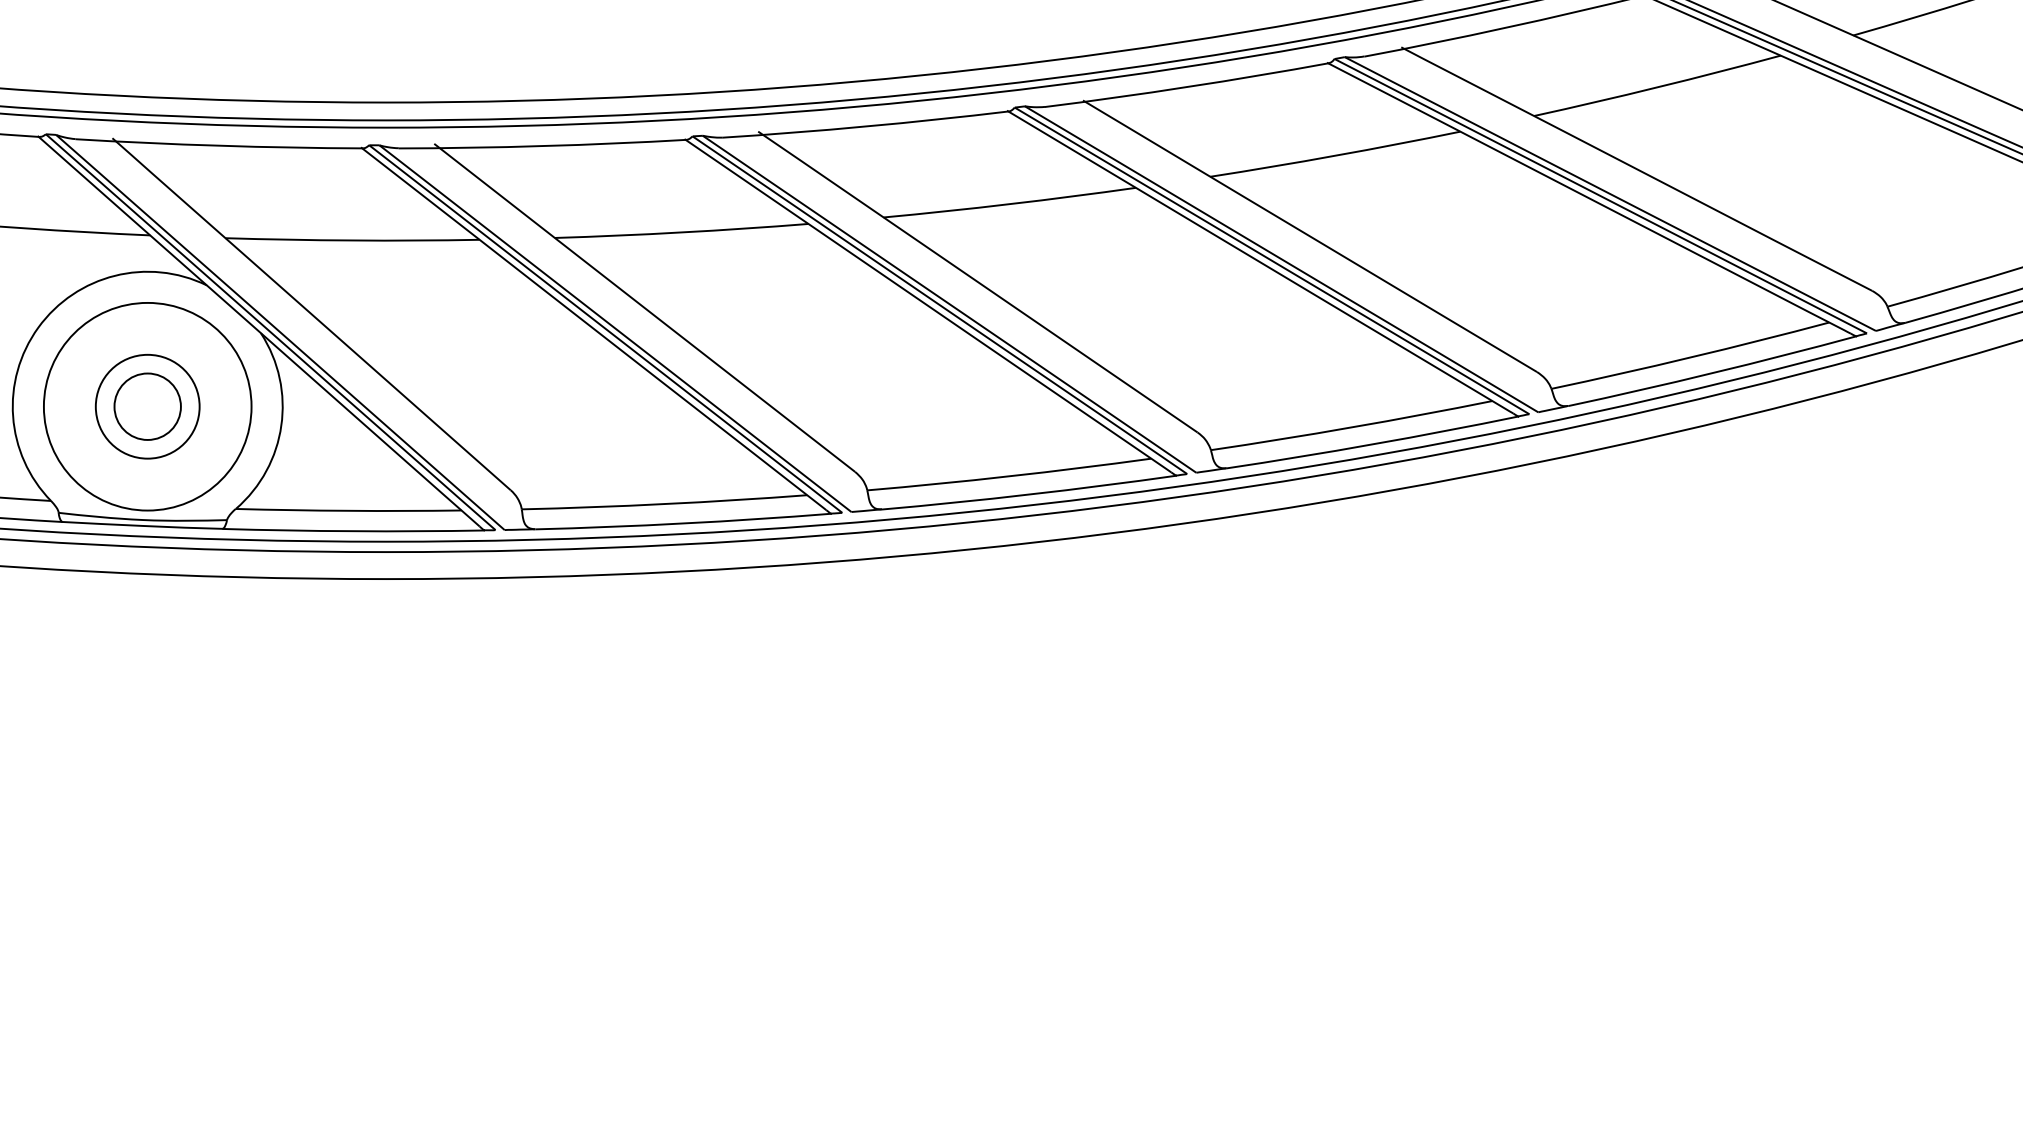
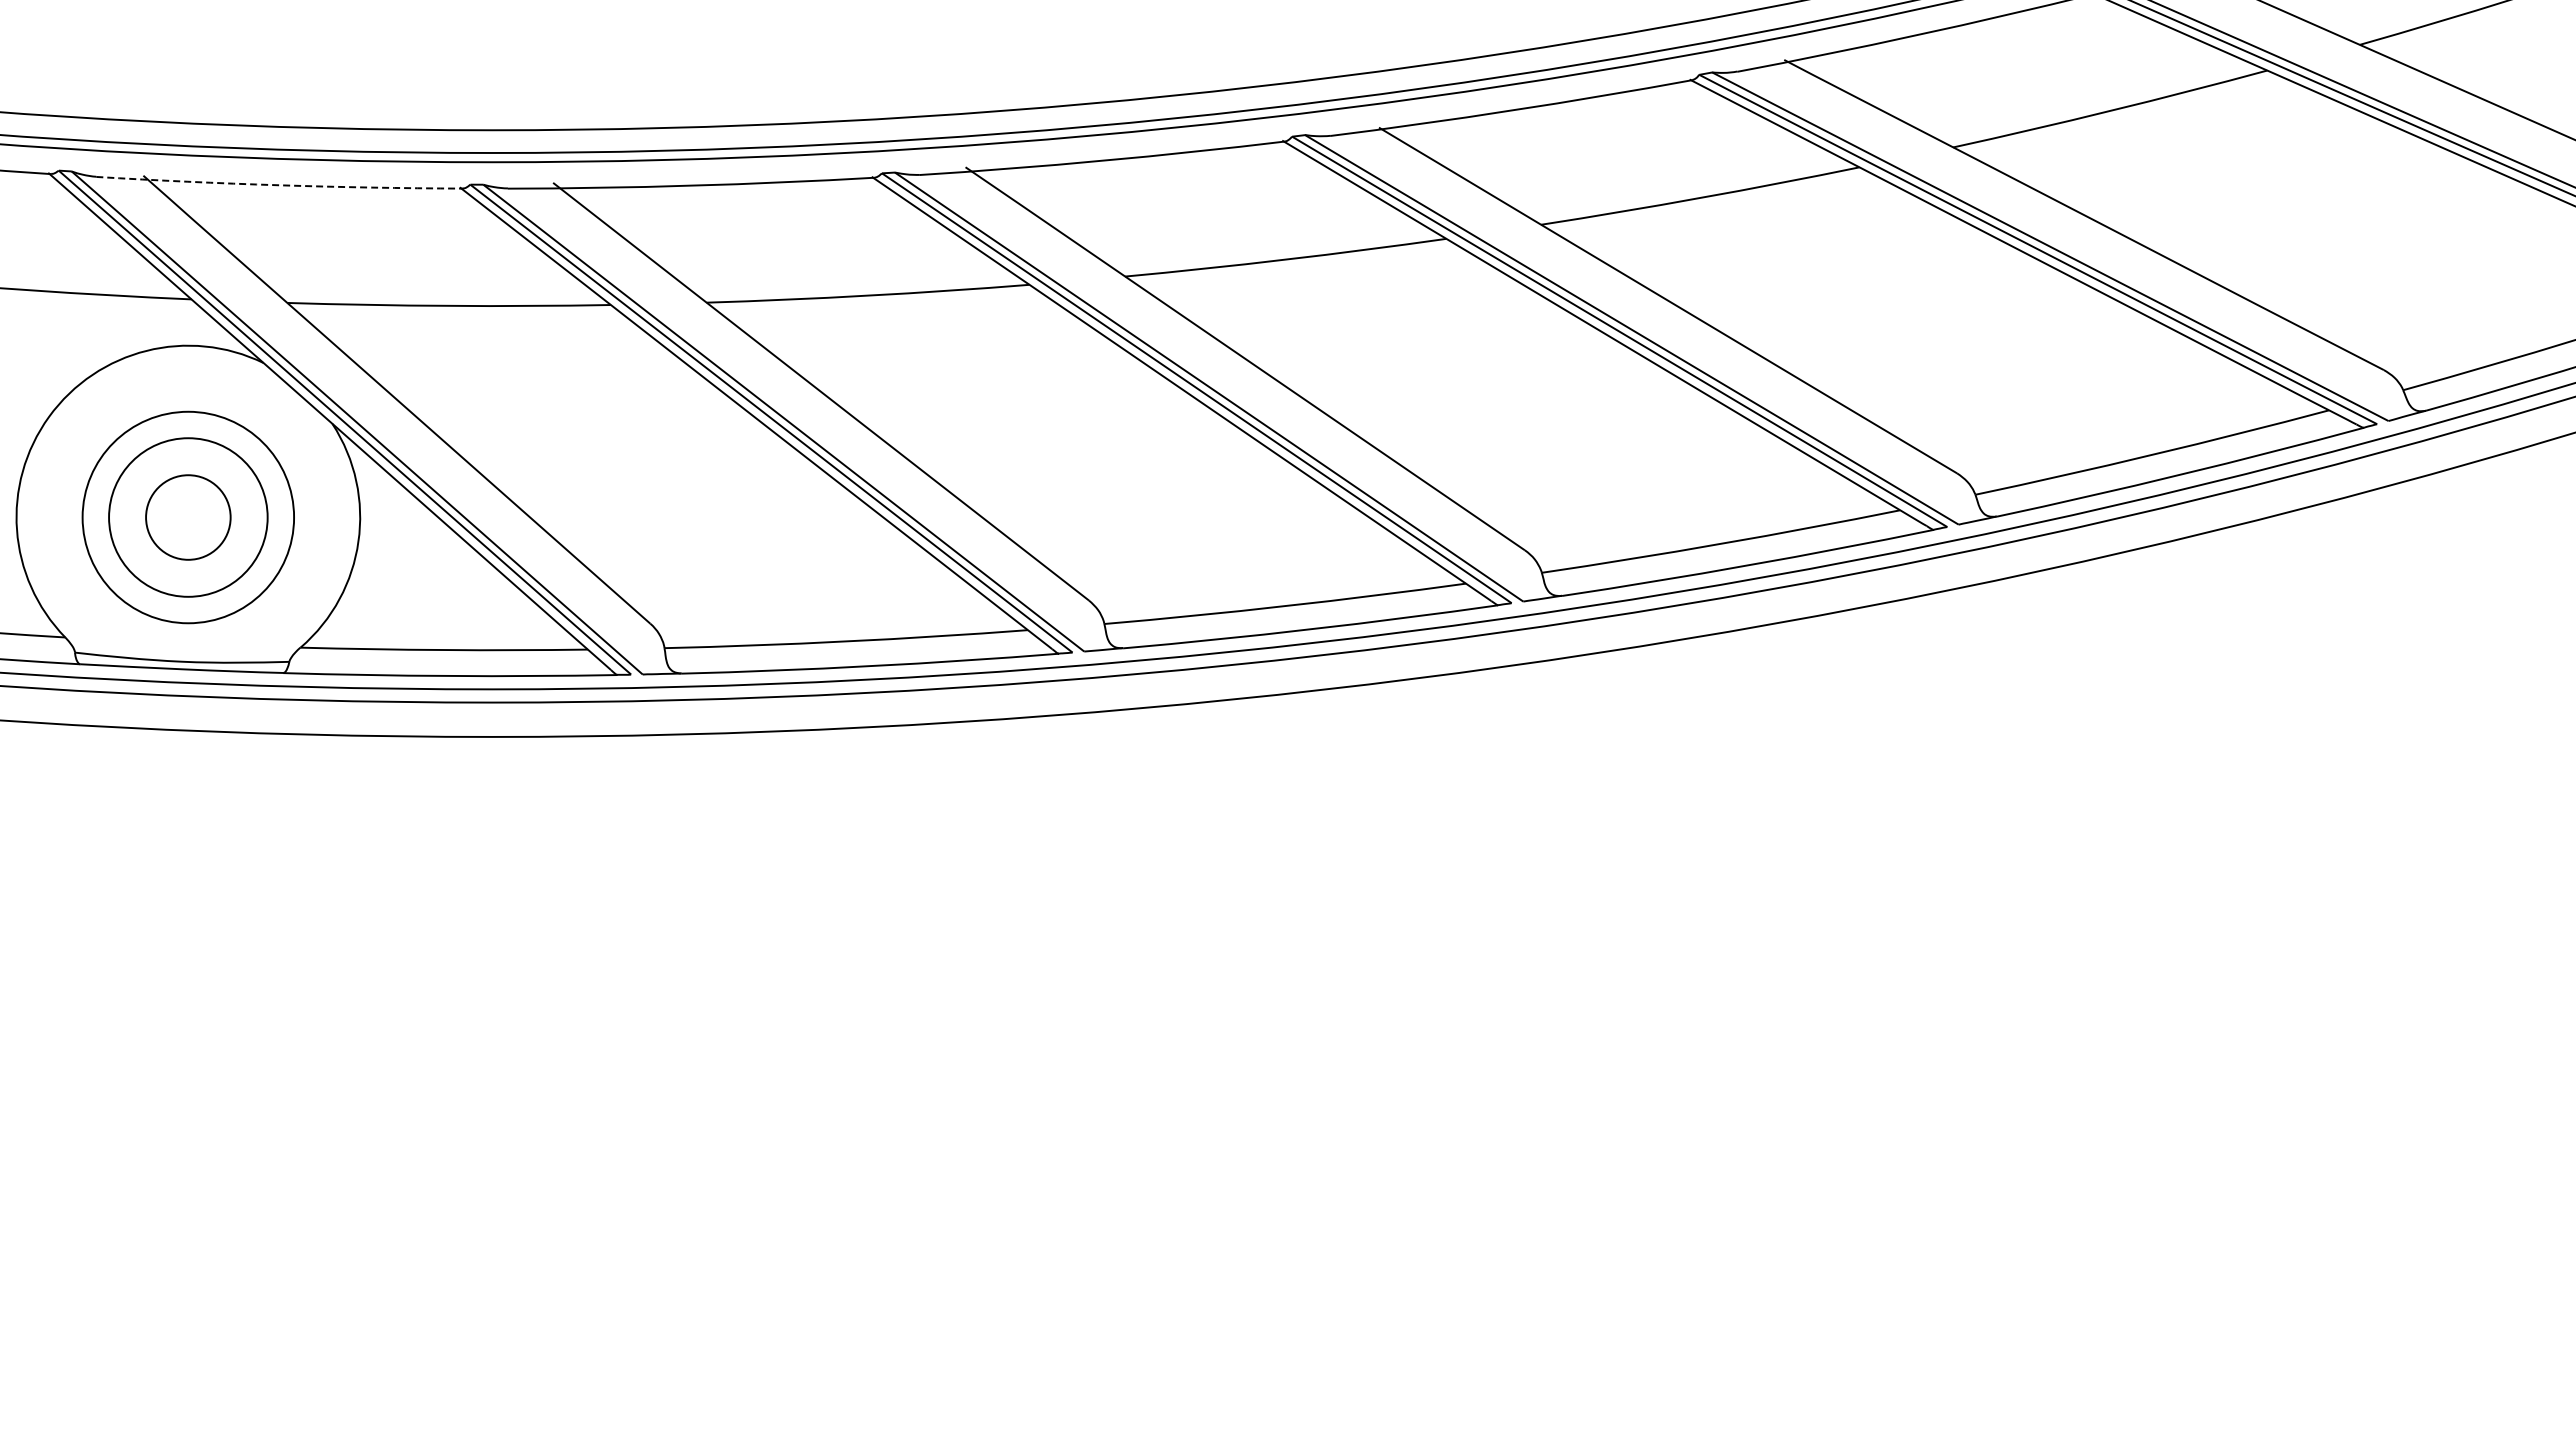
arc: (219, 145) -> (279, 185), solid -> dashed
circle: (147, 406) -> (188, 517), size x0.6
circle: (147, 406) -> (188, 517), size x1.6

